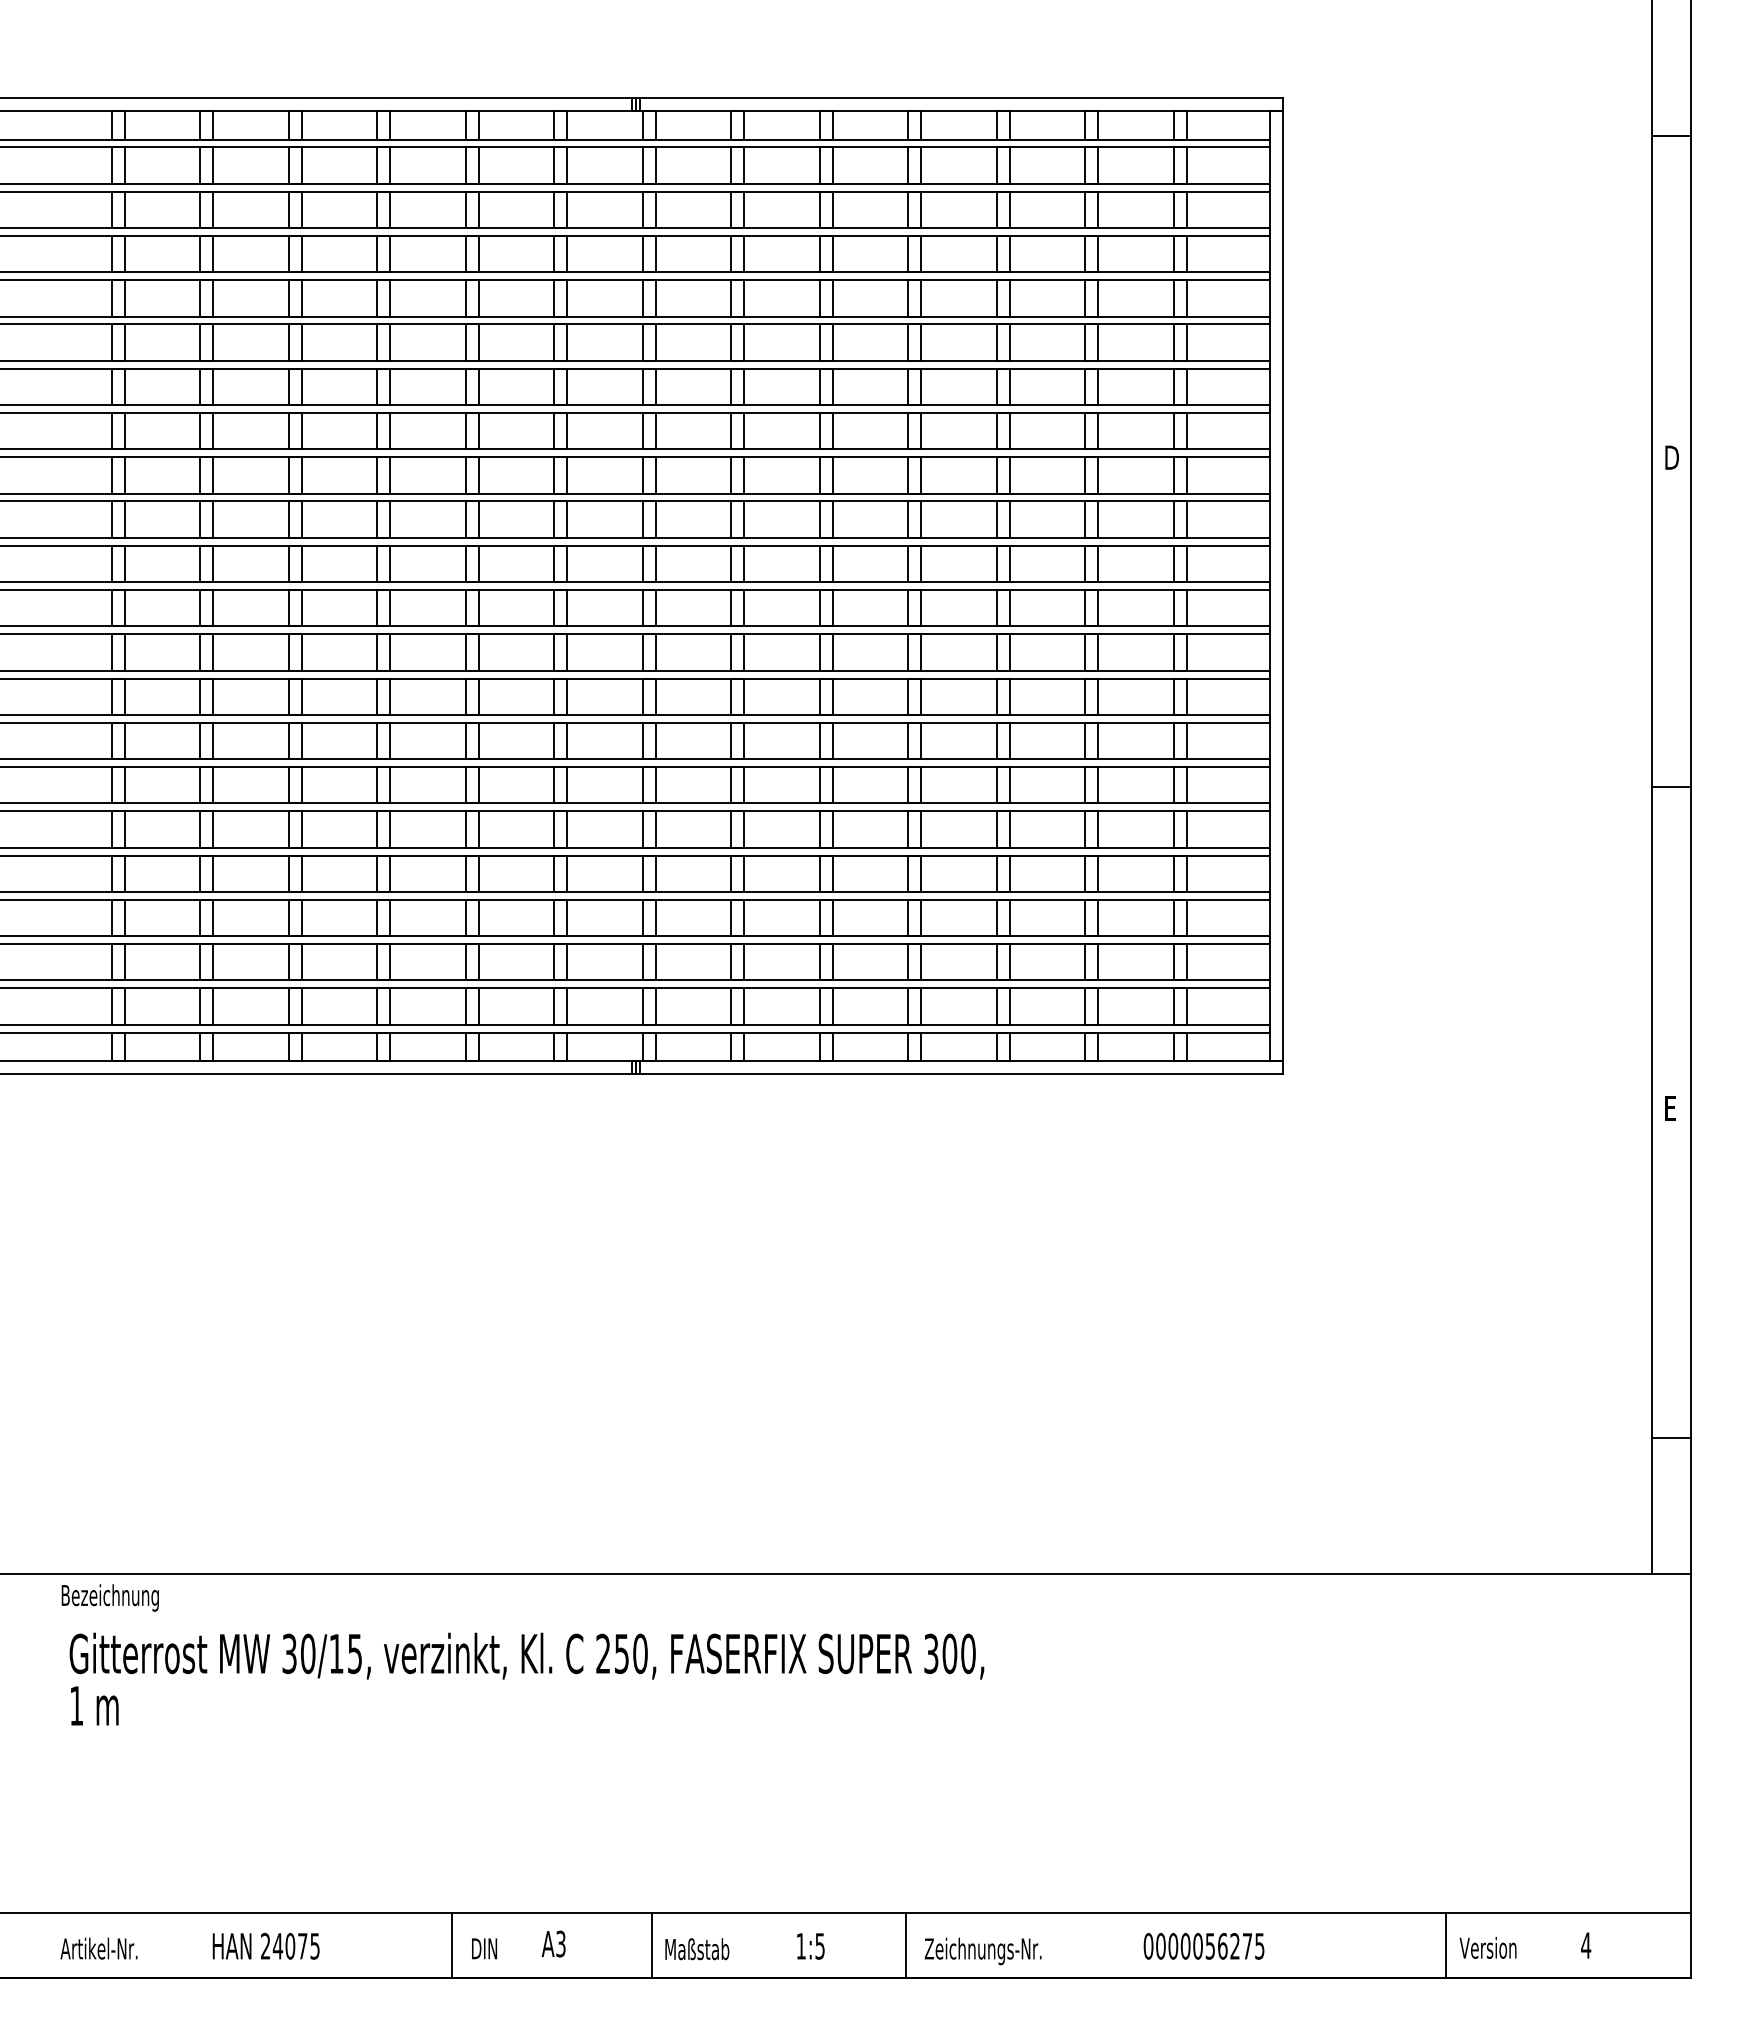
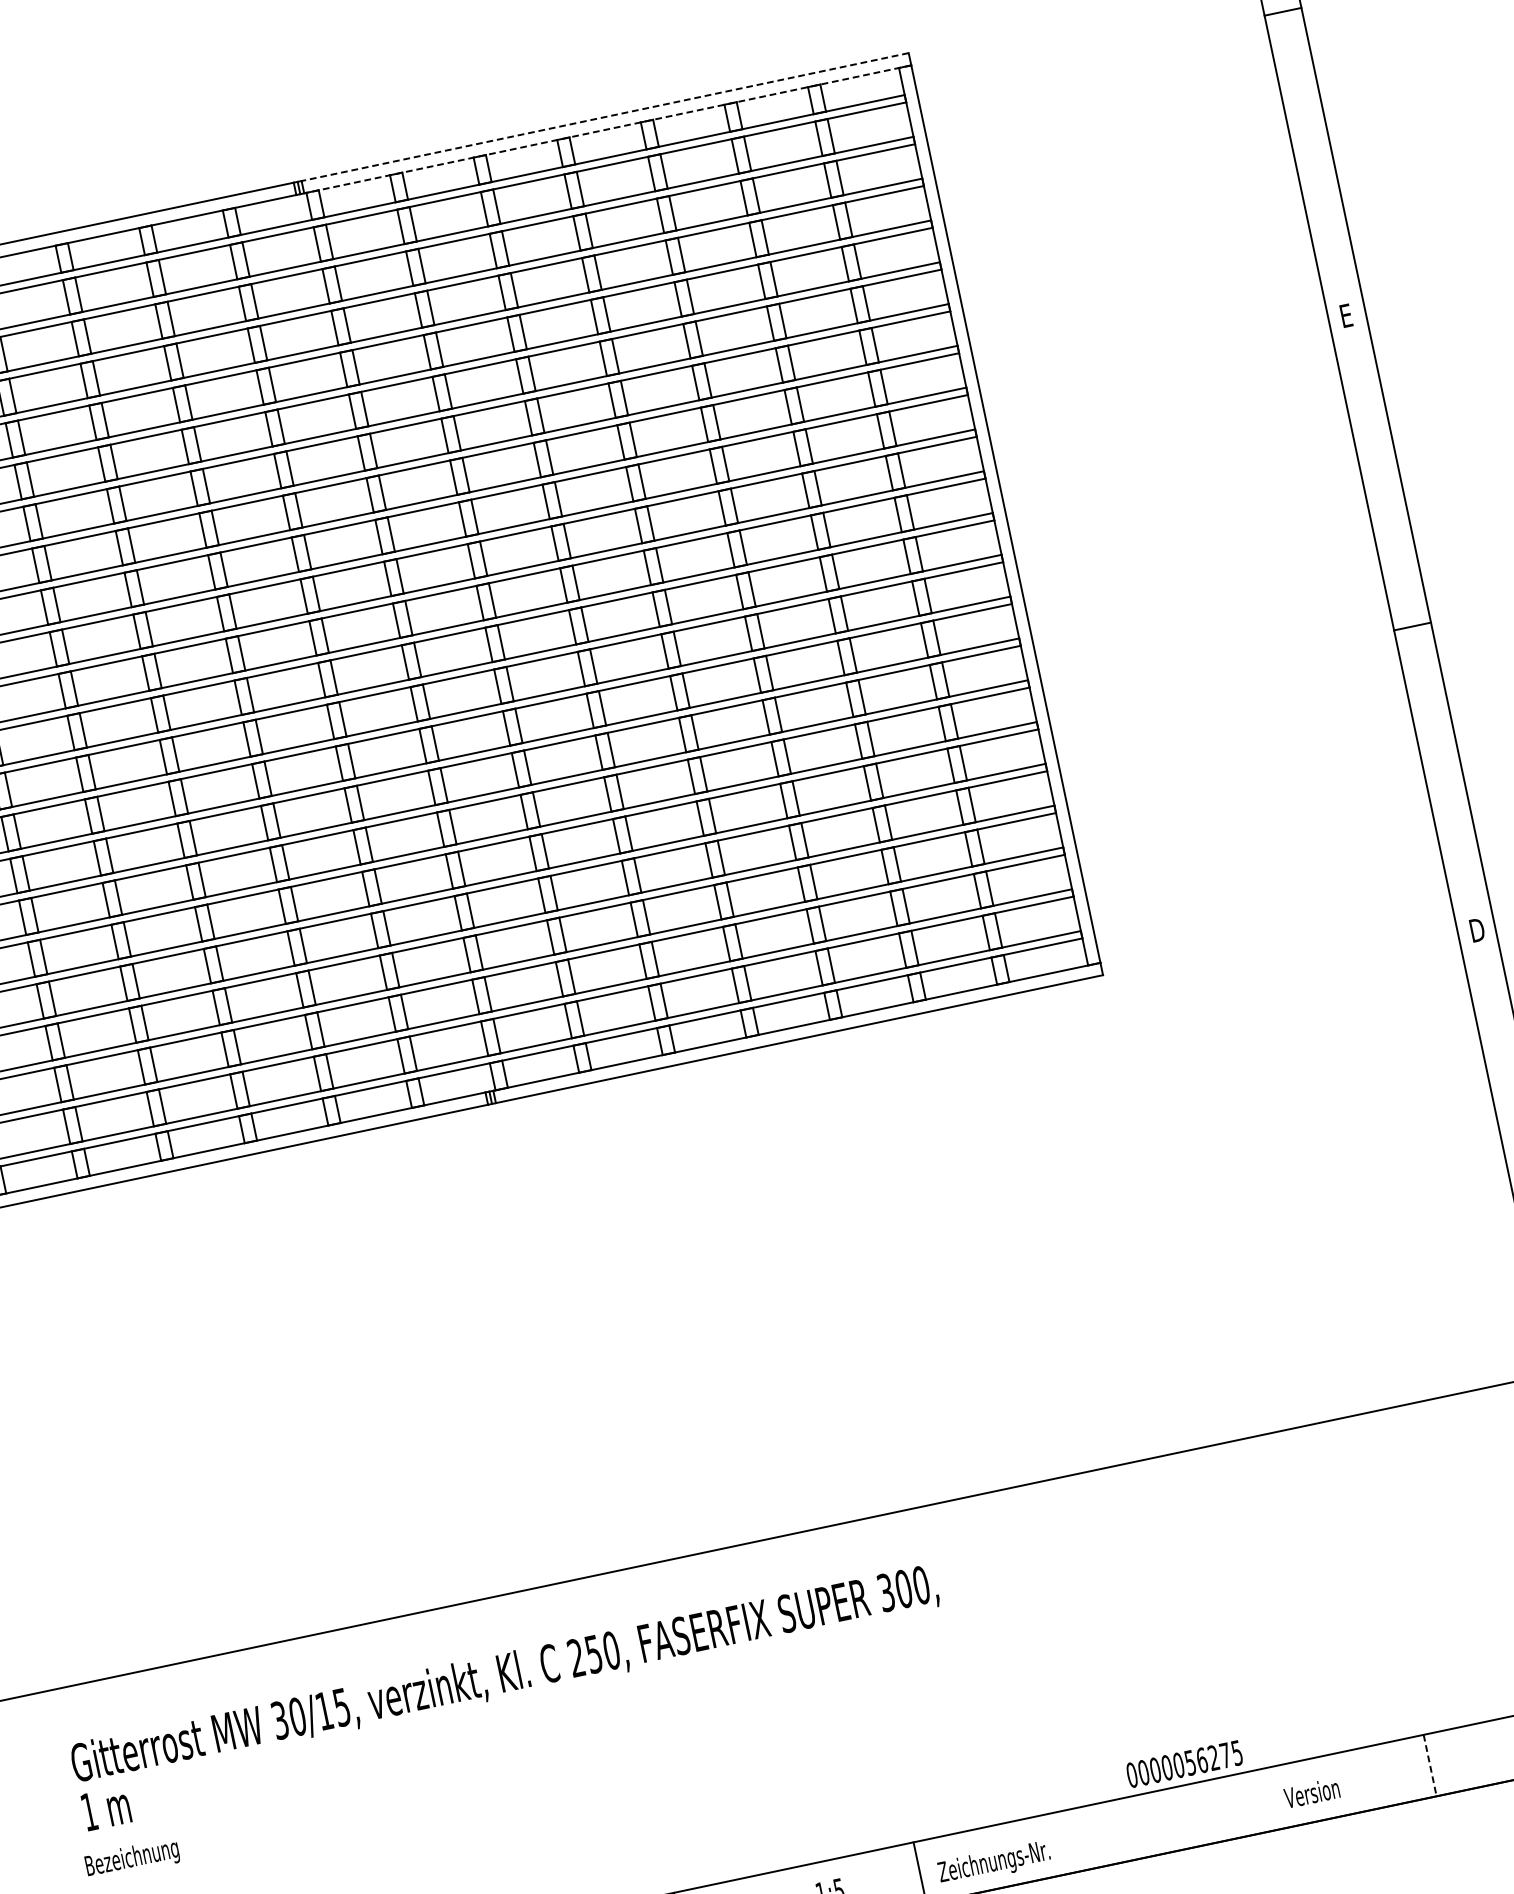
line: (961, 97) -> (604, 116), solid -> dashed
line: (961, 111) -> (607, 129), solid -> dashed
text: (1671, 457) -> (1347, 315), D -> E
text: (1671, 1108) -> (1476, 930), E -> D
text: (109, 1597) -> (131, 1858), moved
line: (1445, 1945) -> (1429, 1765), solid -> dashed
text: (1203, 1946) -> (1184, 1764), moved
text: (1487, 1947) -> (1311, 1792), moved

